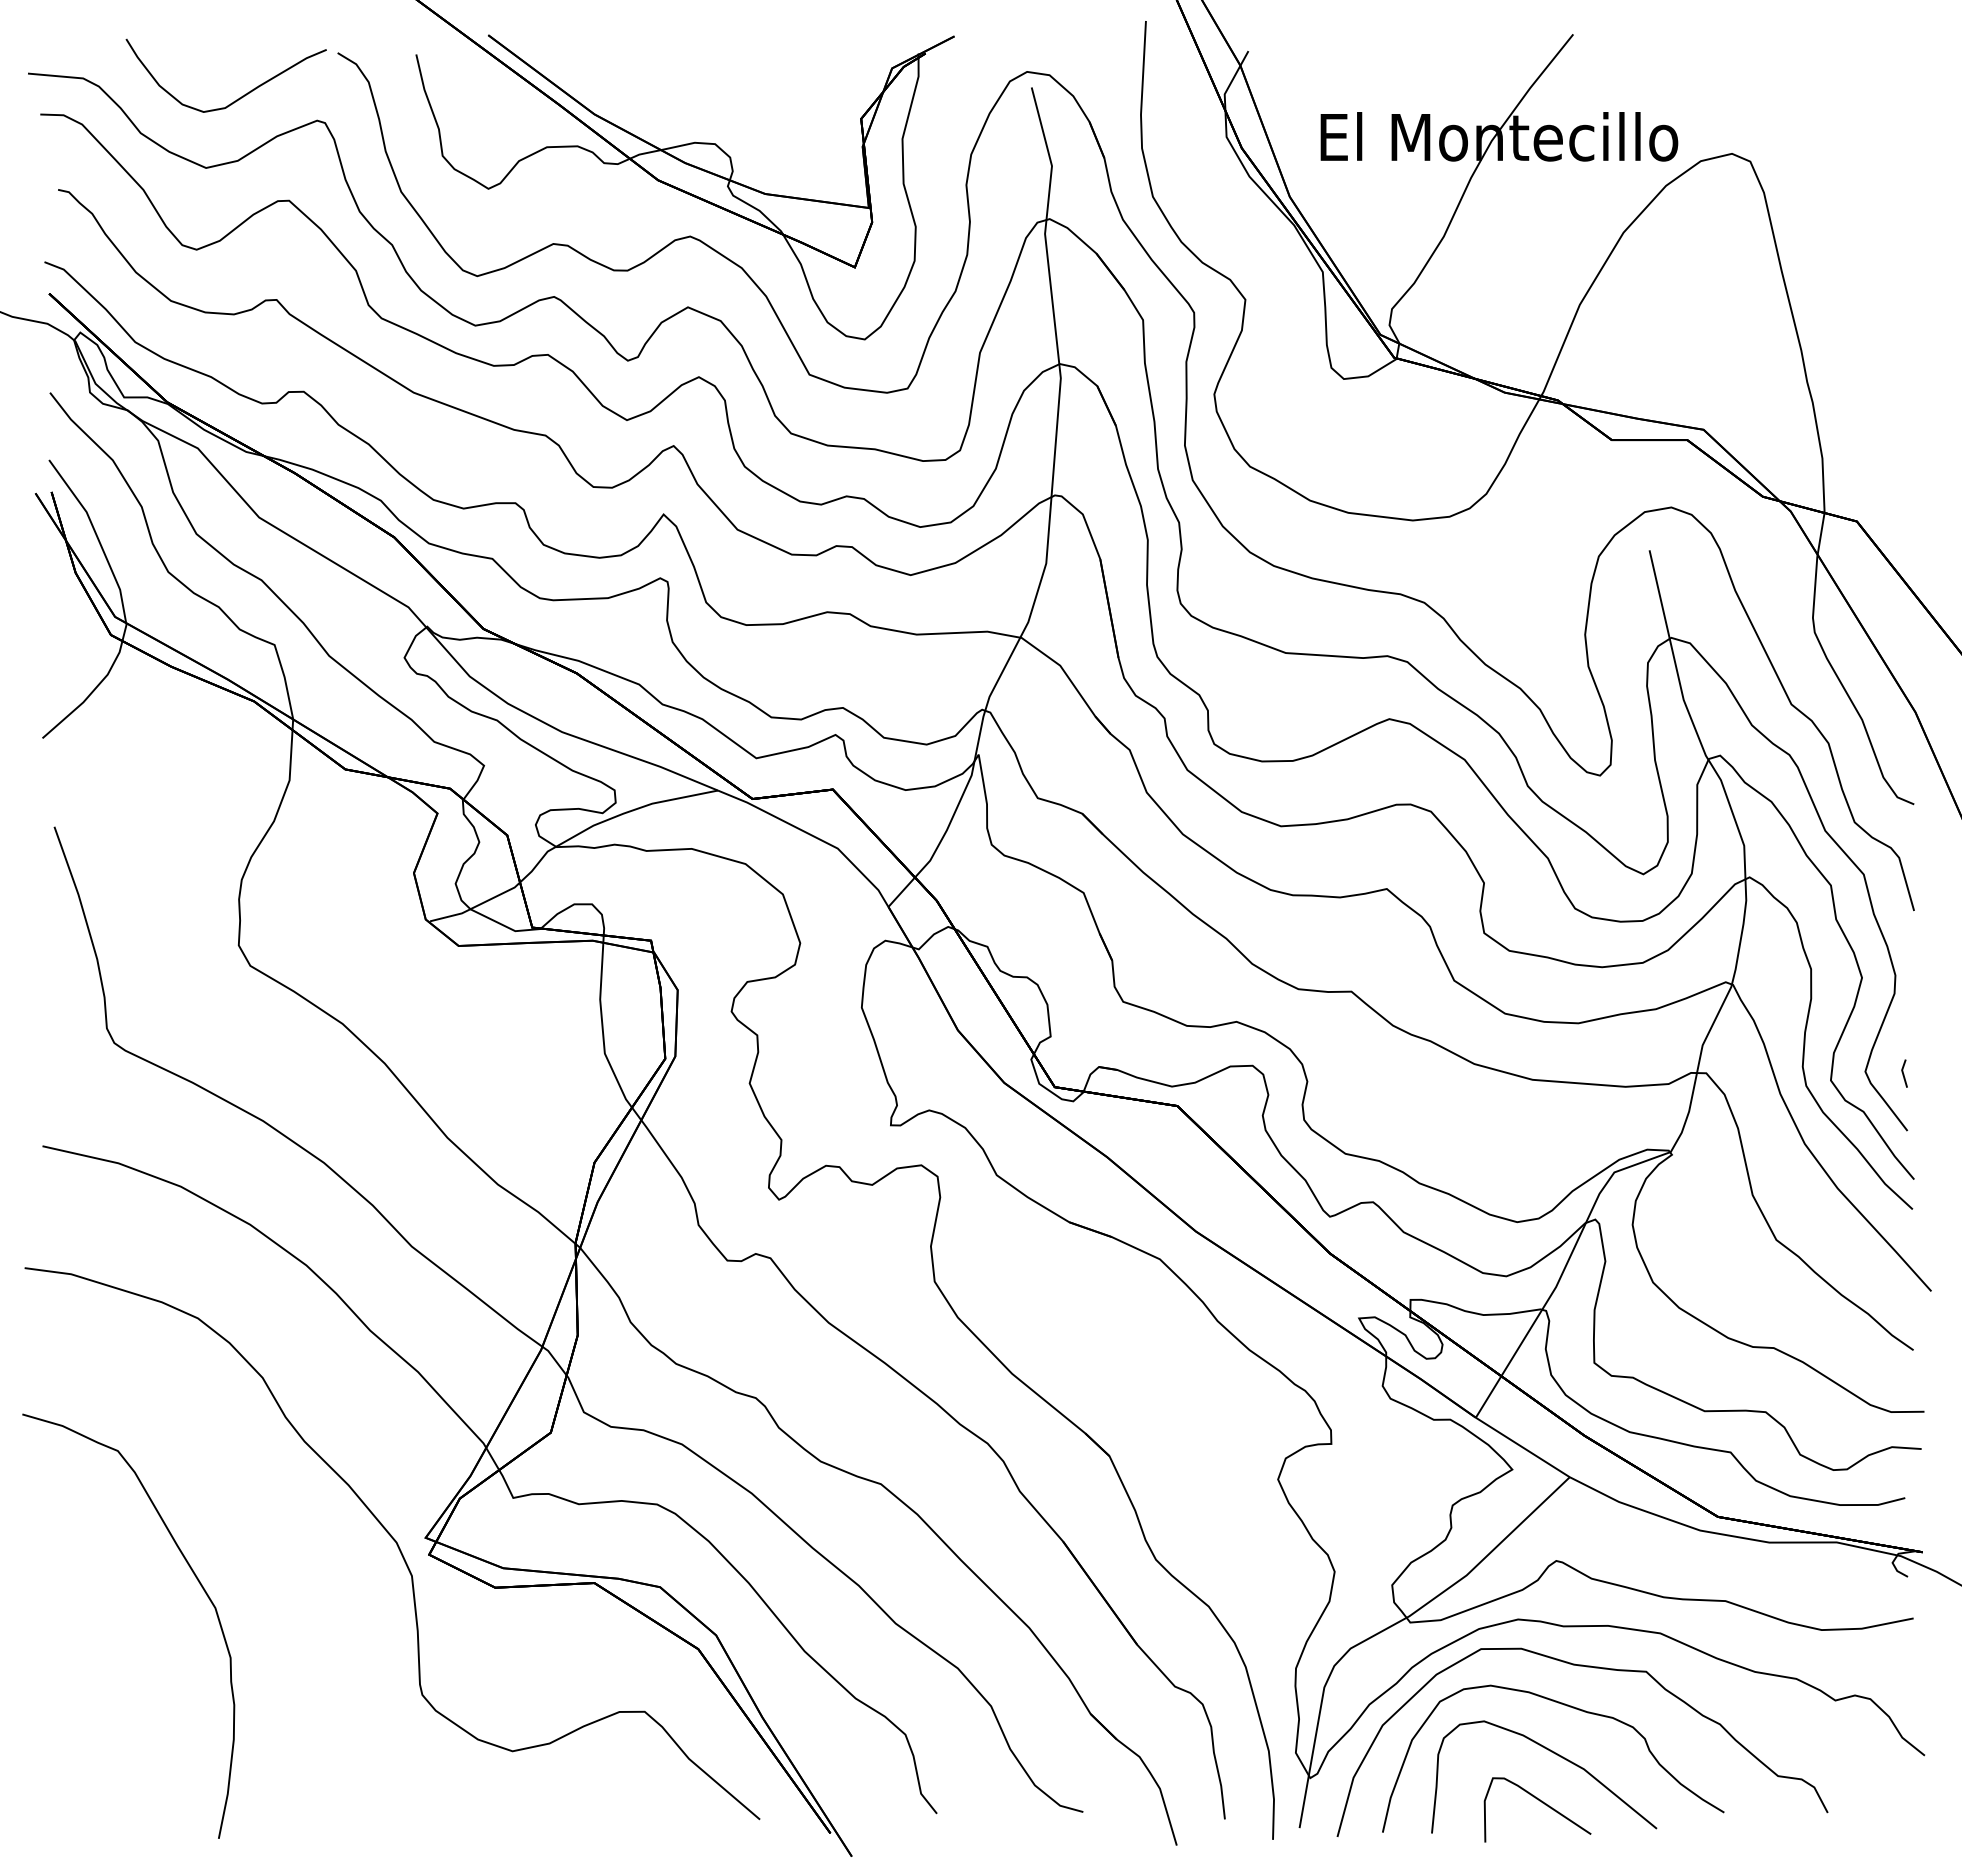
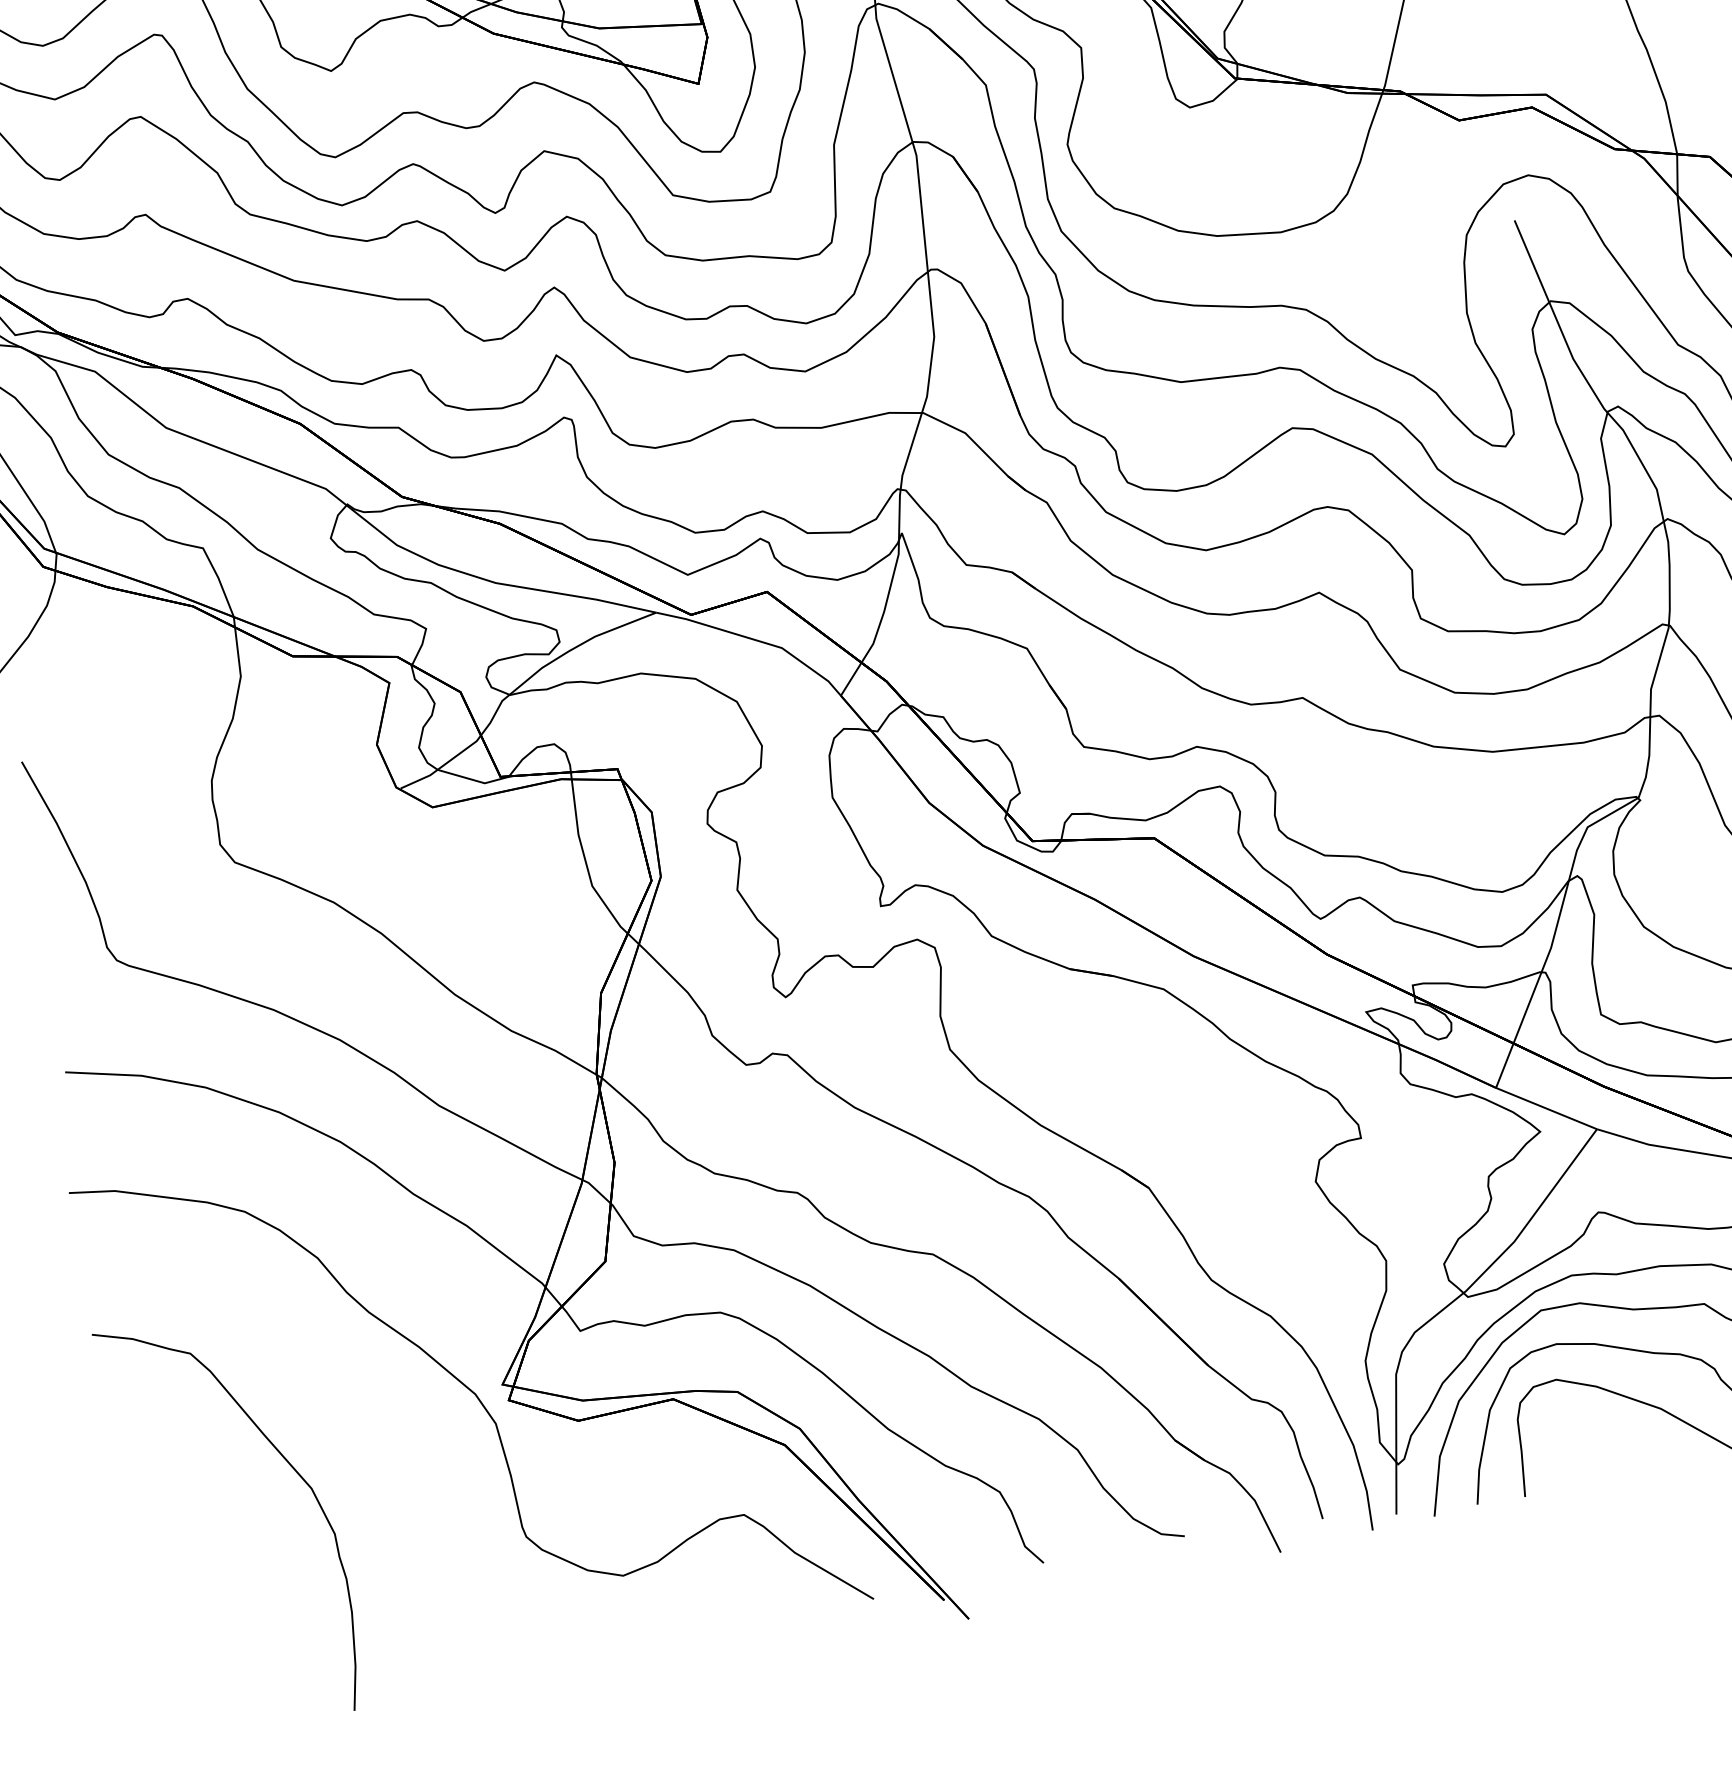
curve: (1542, 1803) -> (1626, 1449), removed

